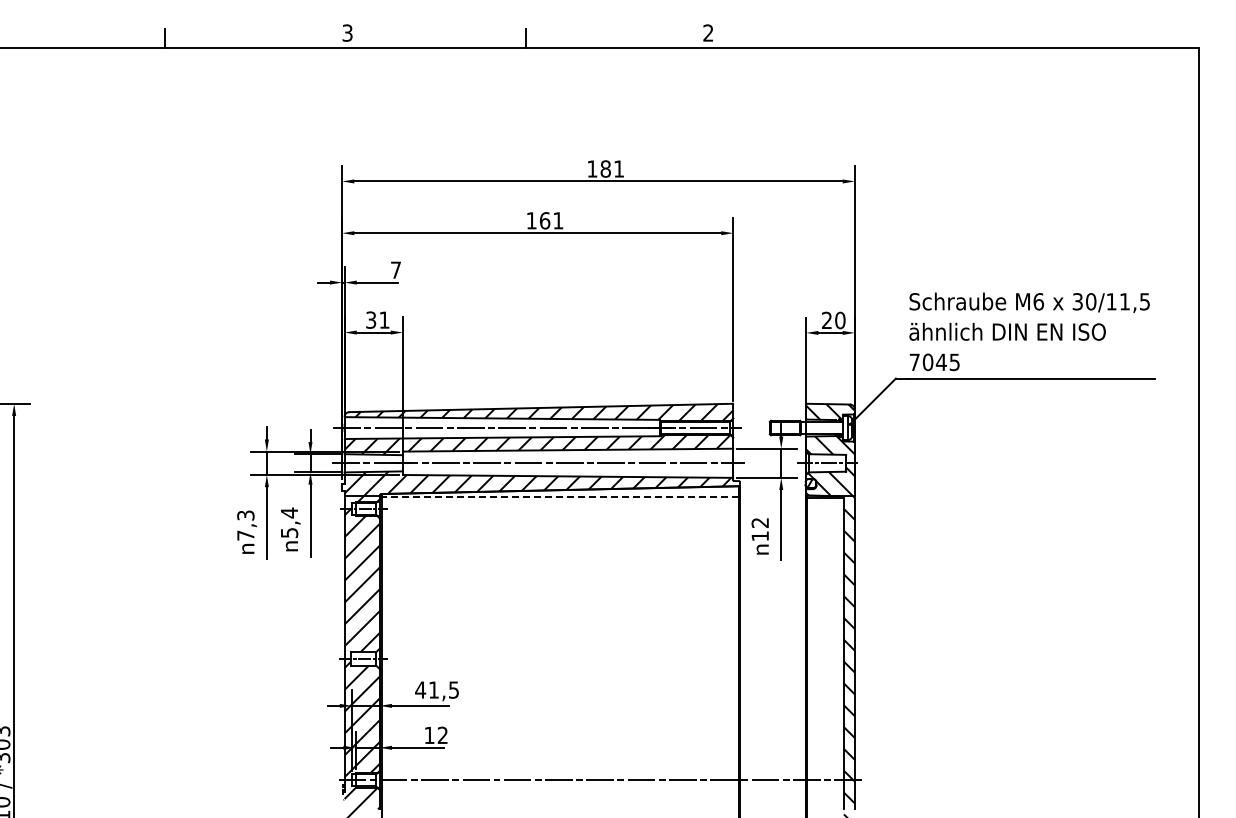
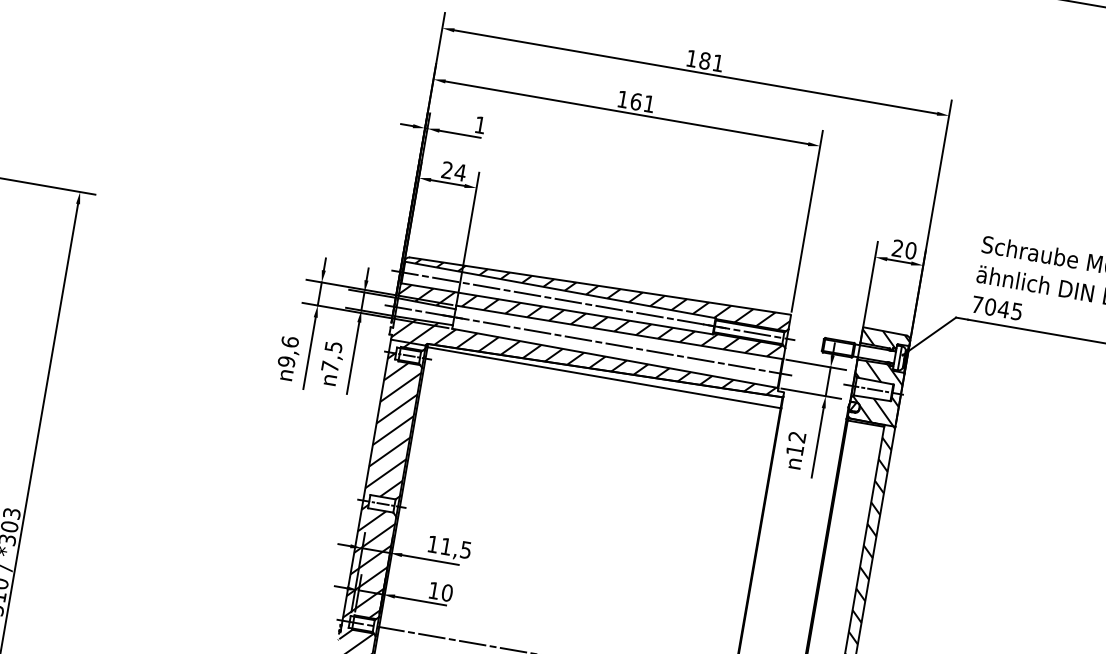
text: (395, 269) -> (480, 124), 7 -> 1
text: (377, 319) -> (453, 170), 31 -> 24
line: (560, 497) -> (604, 377), dashed -> solid
text: (289, 522) -> (332, 356), 5,4 -> 7,5
text: (245, 525) -> (288, 351), 7,3 -> 9,6
text: (420, 689) -> (433, 543), 41,5 -> 11,5
text: (442, 735) -> (446, 593), 12 -> 10

